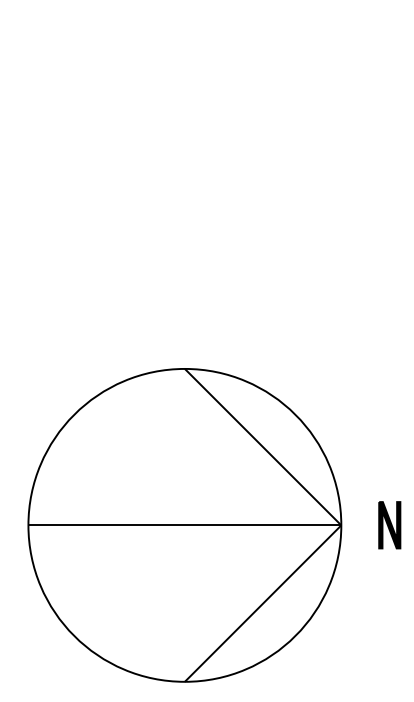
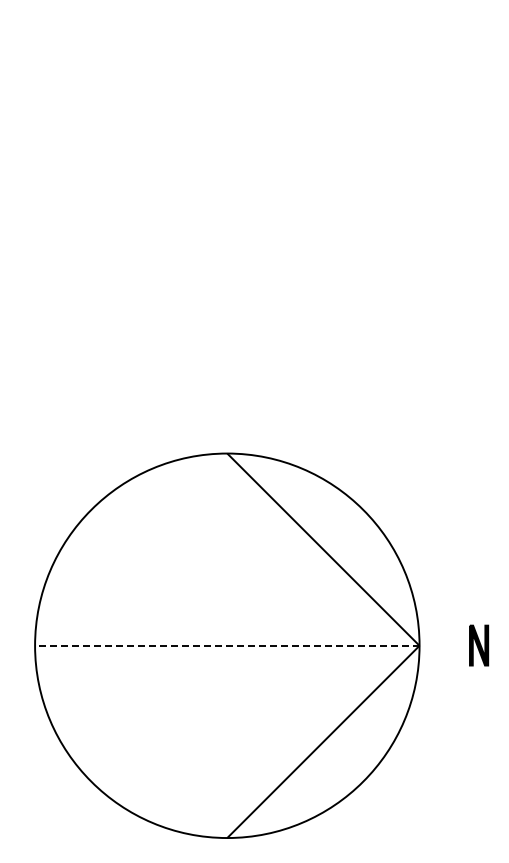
line: (184, 525) -> (226, 645), solid -> dashed
part: (389, 525) -> (478, 645), size x0.7

